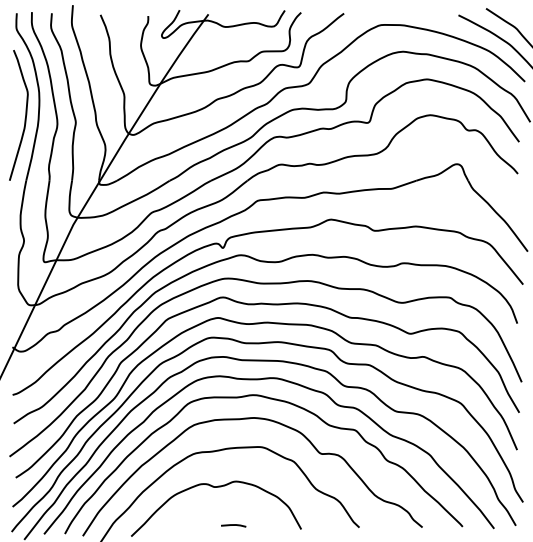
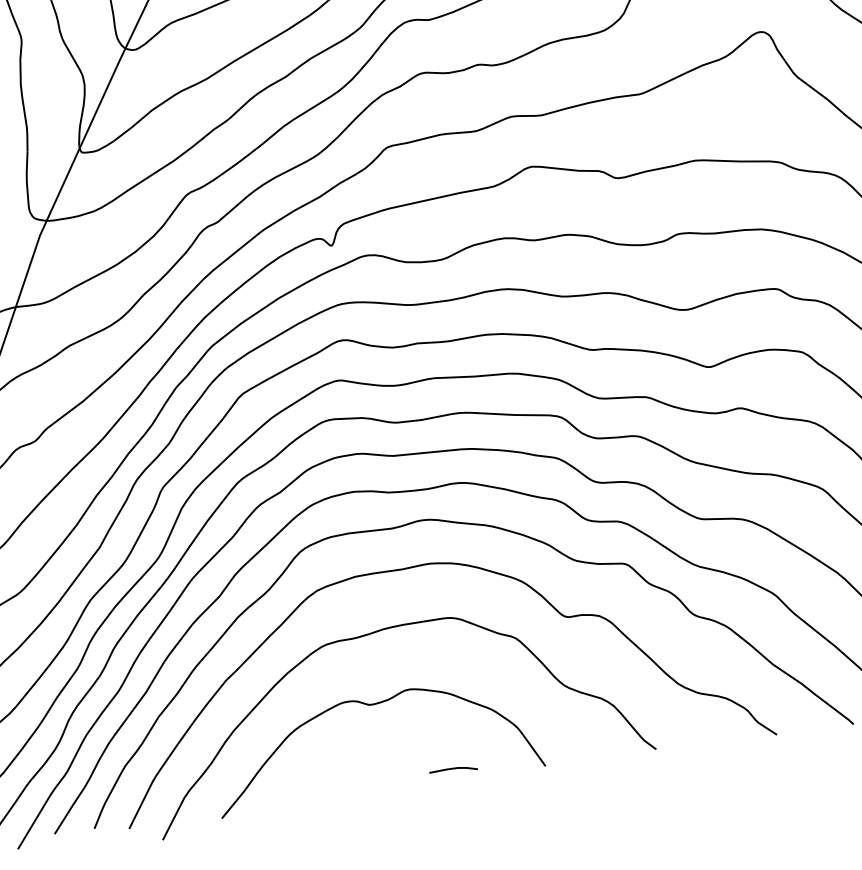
line: (233, 525) -> (453, 769), moved

